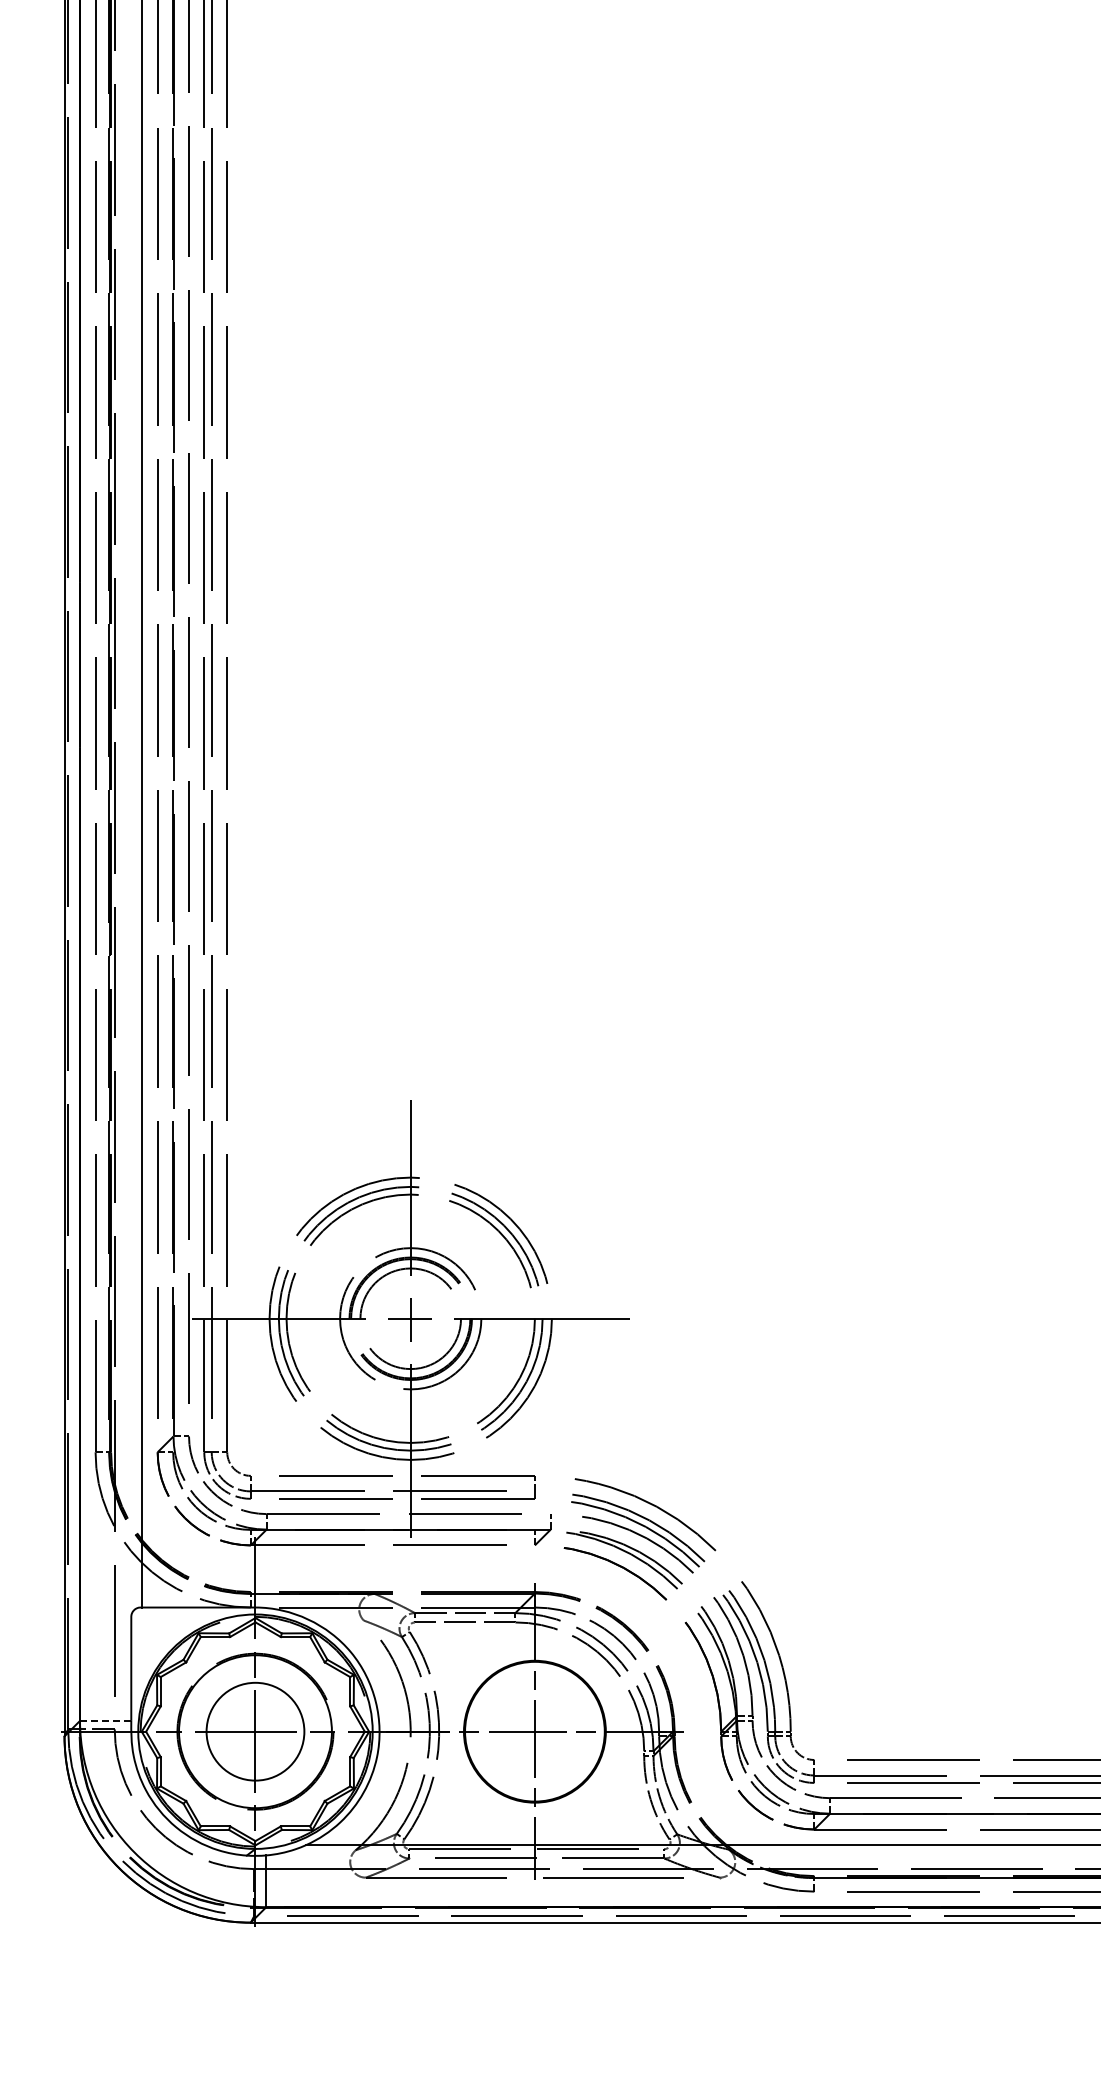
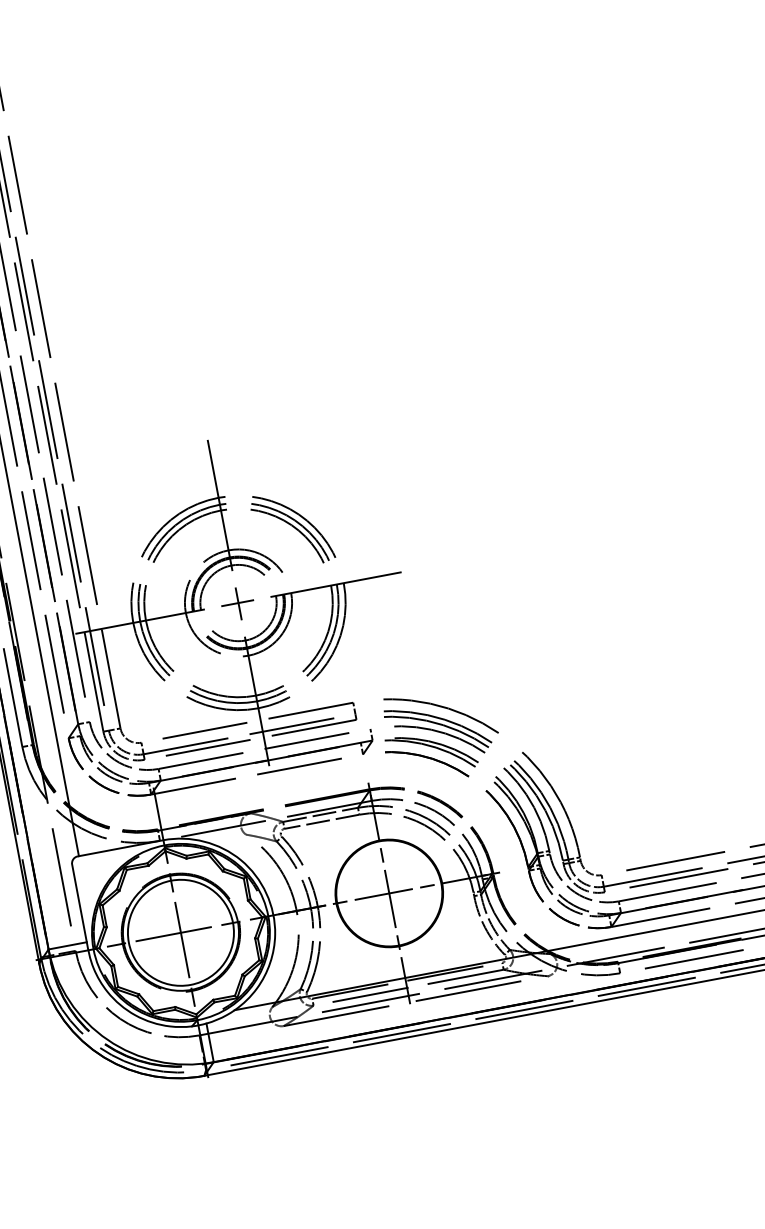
line: (105, 1720) -> (67, 945), dashed -> solid
circle: (255, 1731) -> (180, 932), size x1.43

